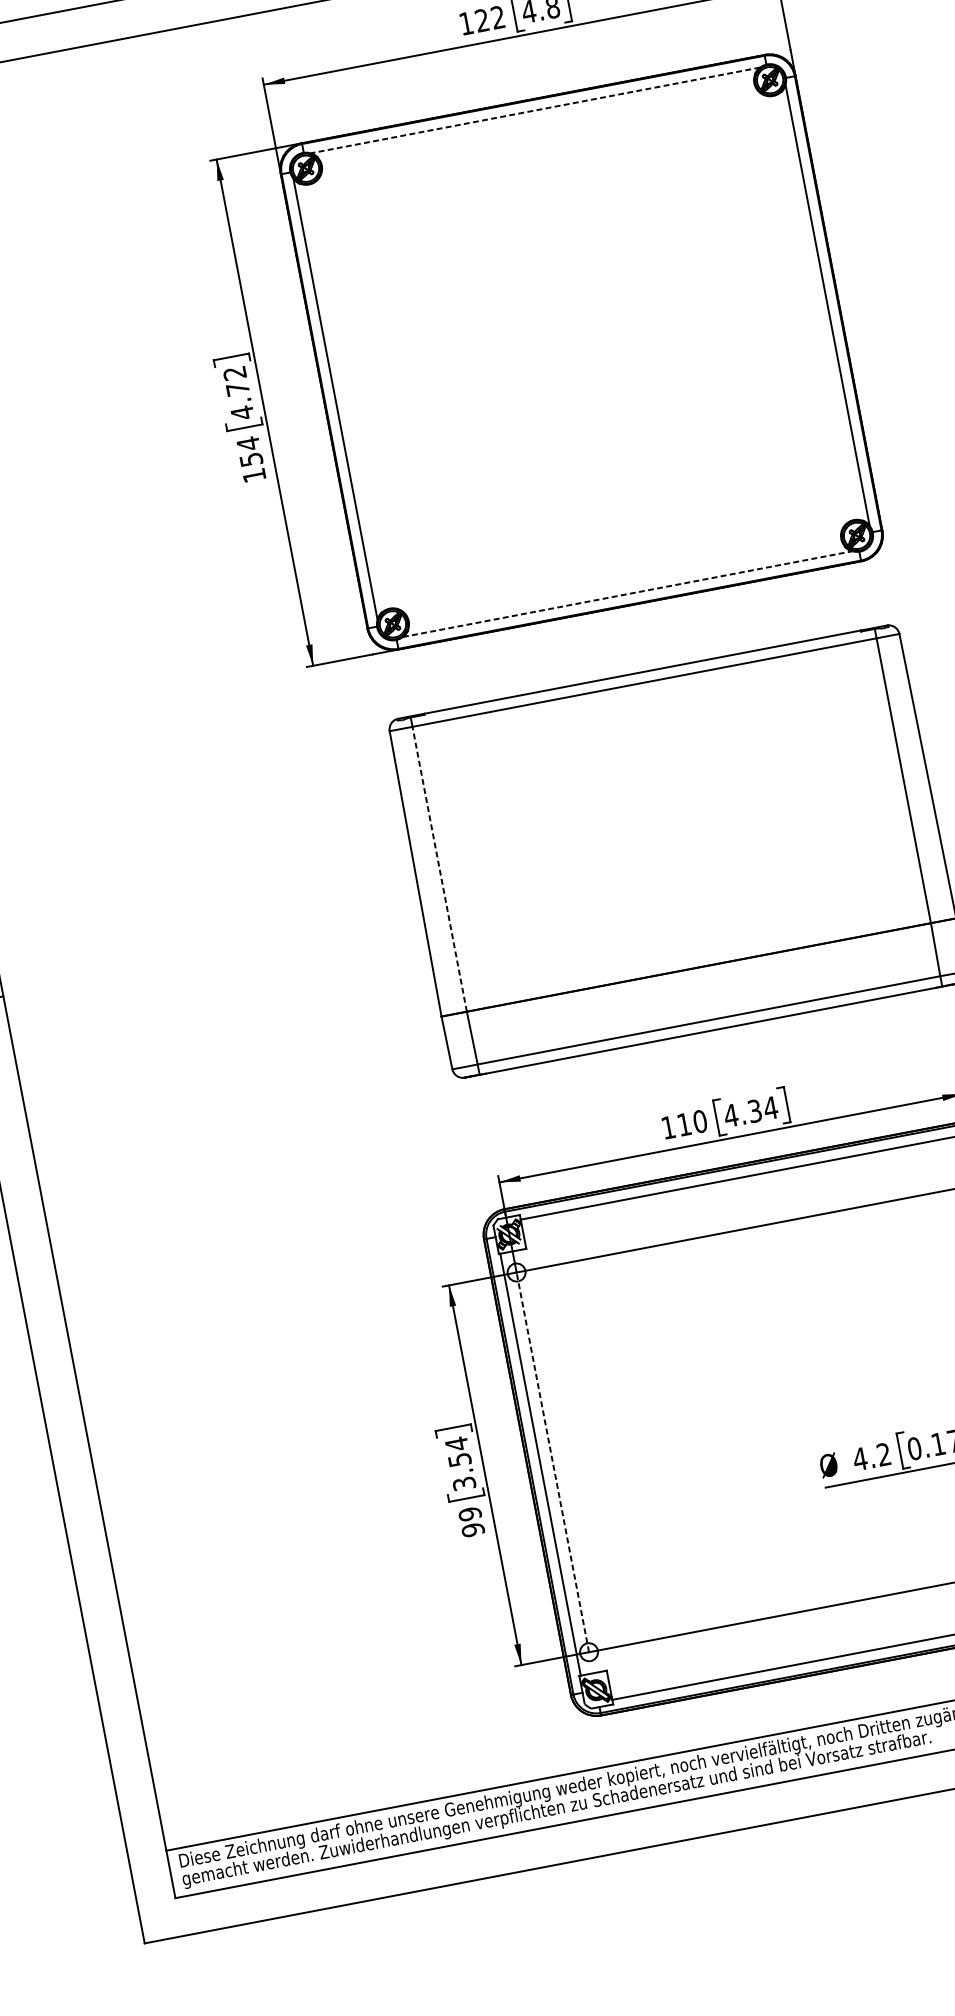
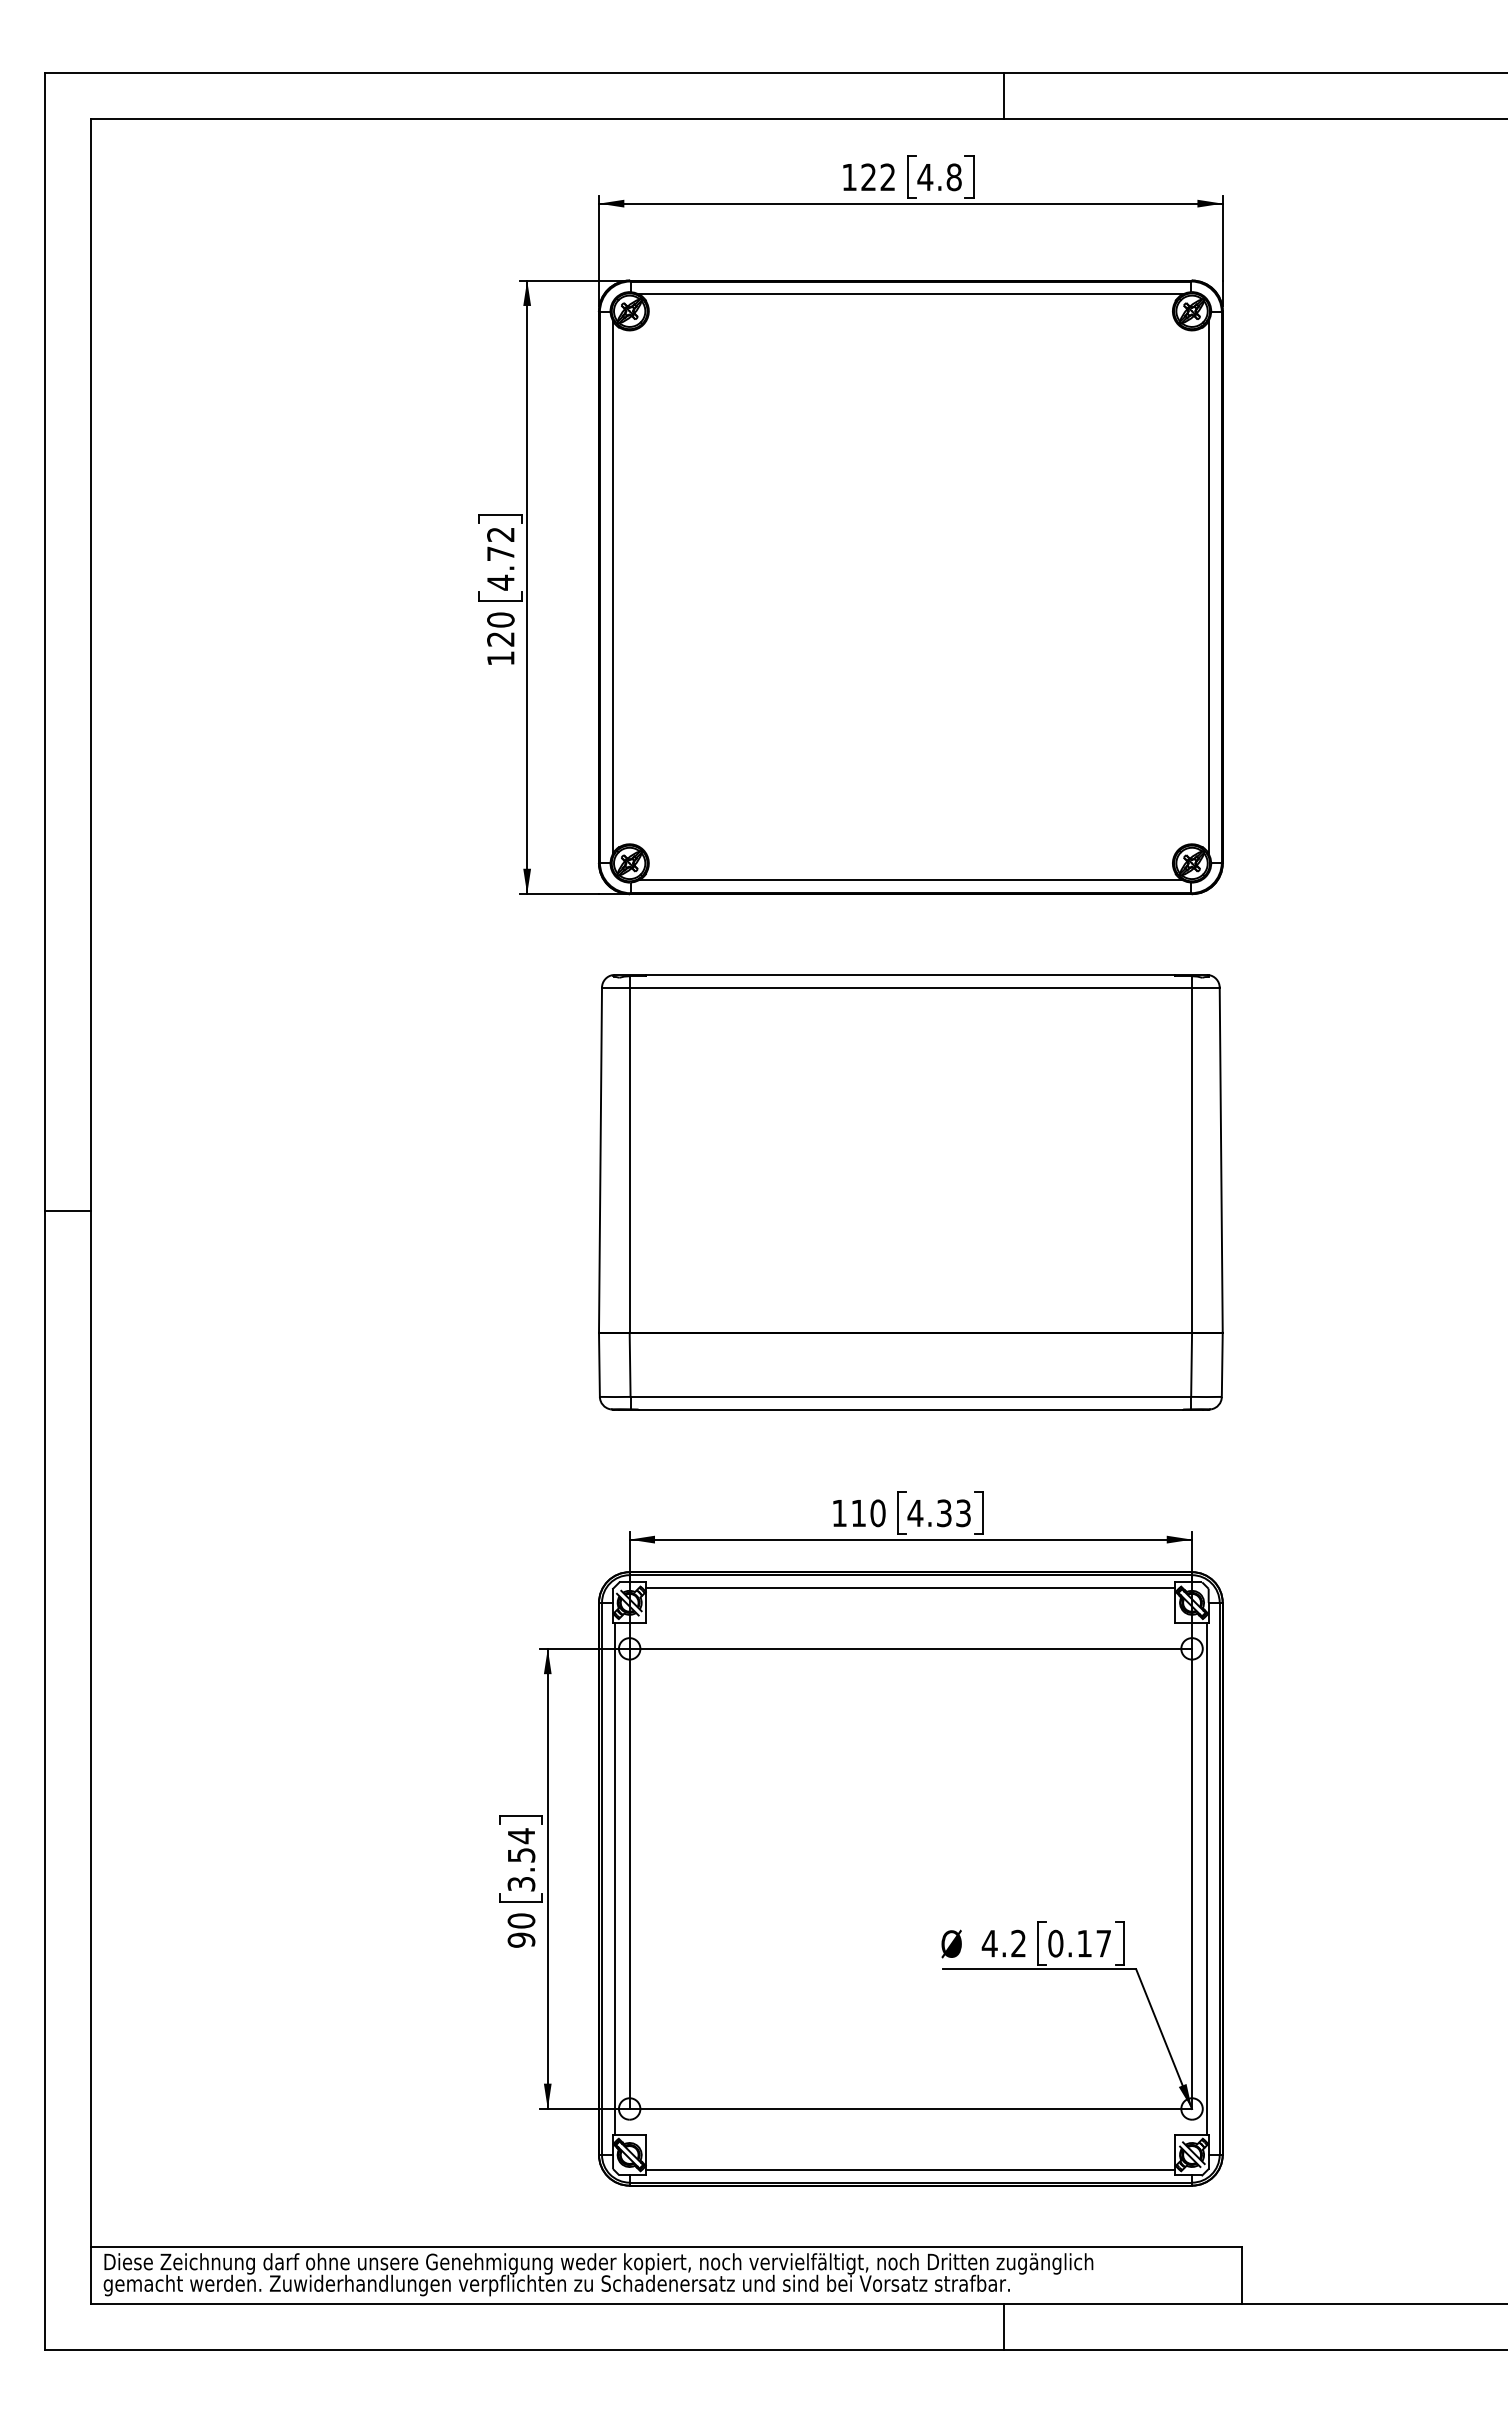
line: (535, 110) -> (910, 294), dashed -> solid
text: (249, 451) -> (500, 629), 154 -> 120
line: (628, 594) -> (911, 880), dashed -> solid
line: (439, 869) -> (629, 1160), dashed -> solid
text: (770, 1108) -> (963, 1513), 4.34 -> 4.33
line: (552, 1462) -> (629, 1878), dashed -> solid
text: (470, 1513) -> (521, 1920), 99 -> 90
line: (931, 1773) -> (1003, 2327), added

